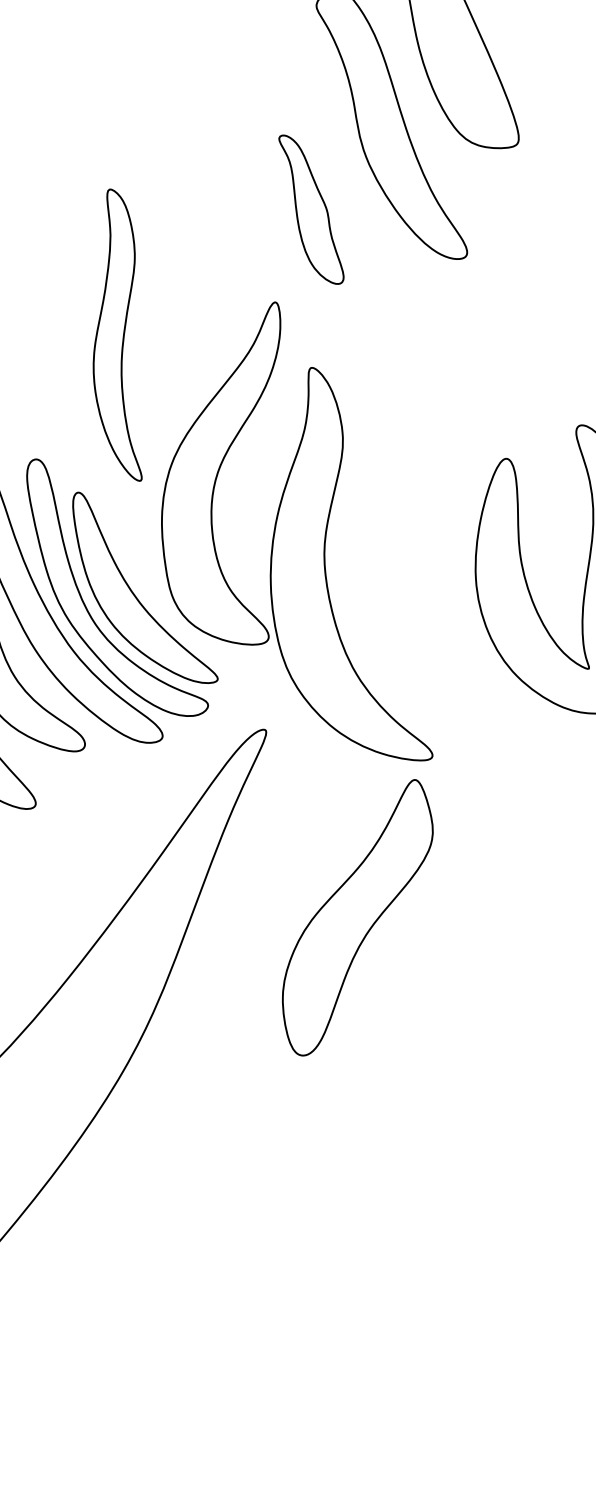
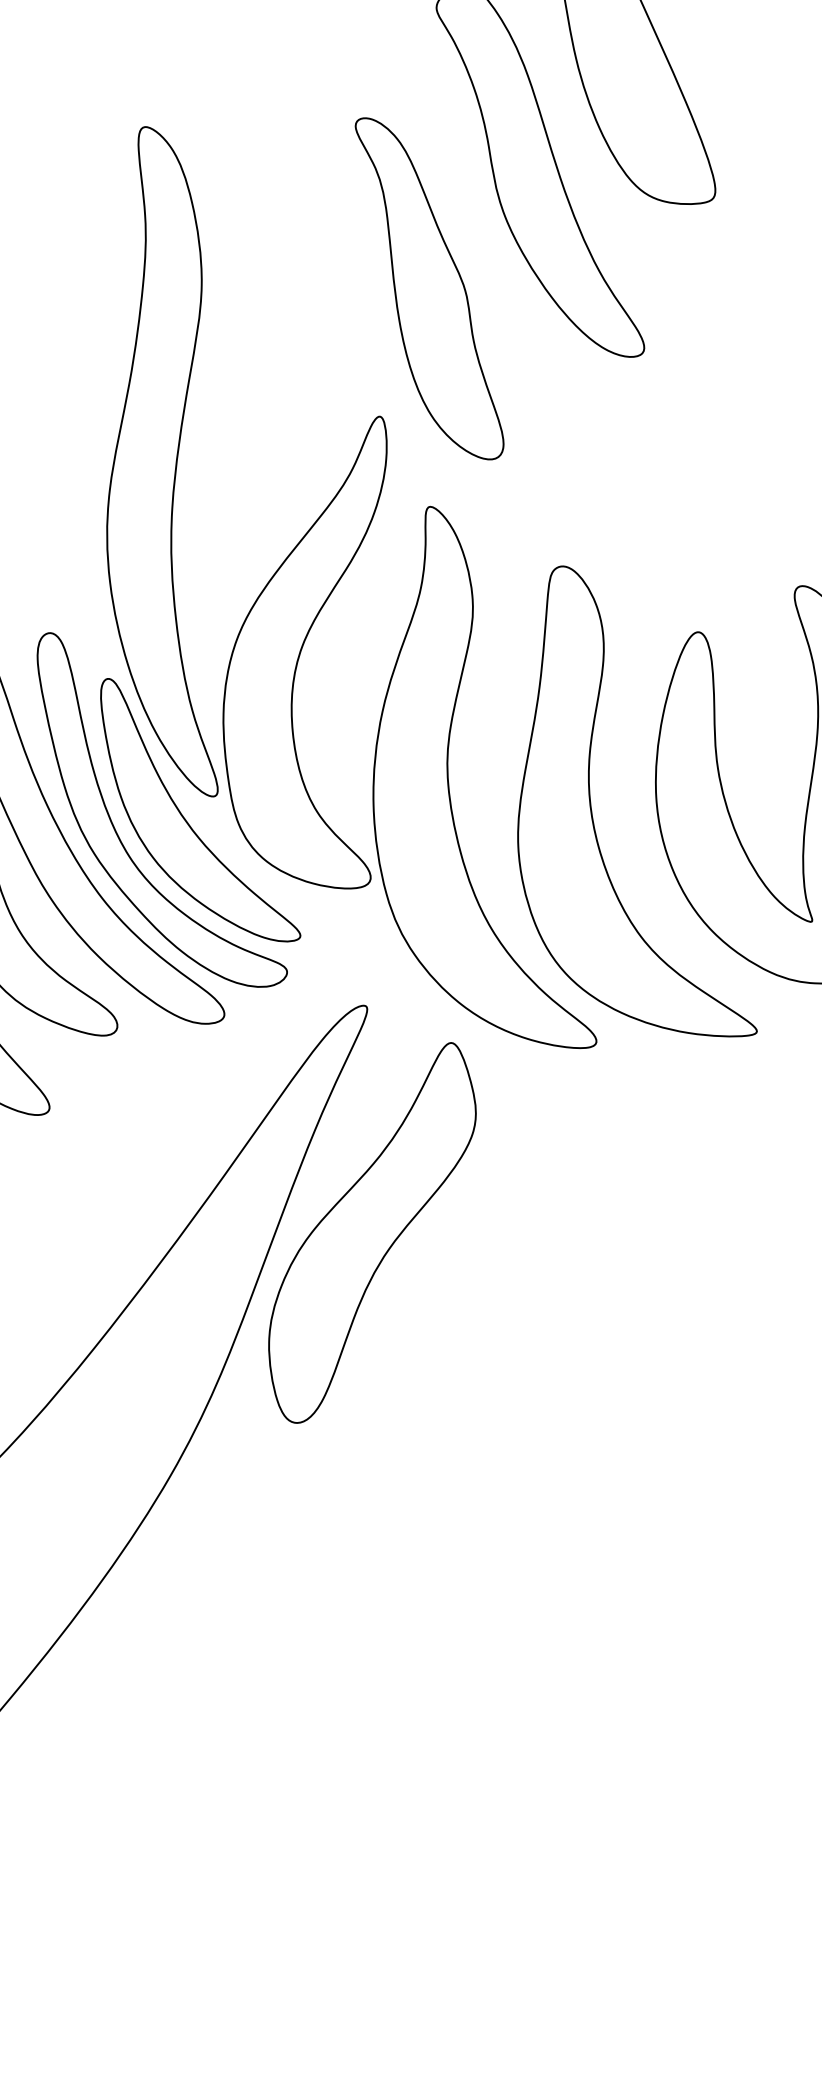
part: (311, 209) -> (429, 288), size x1.67
part: (117, 334) -> (162, 461), size x1.67
part: (429, 588) -> (592, 810), added
part: (357, 917) -> (372, 1232), moved

